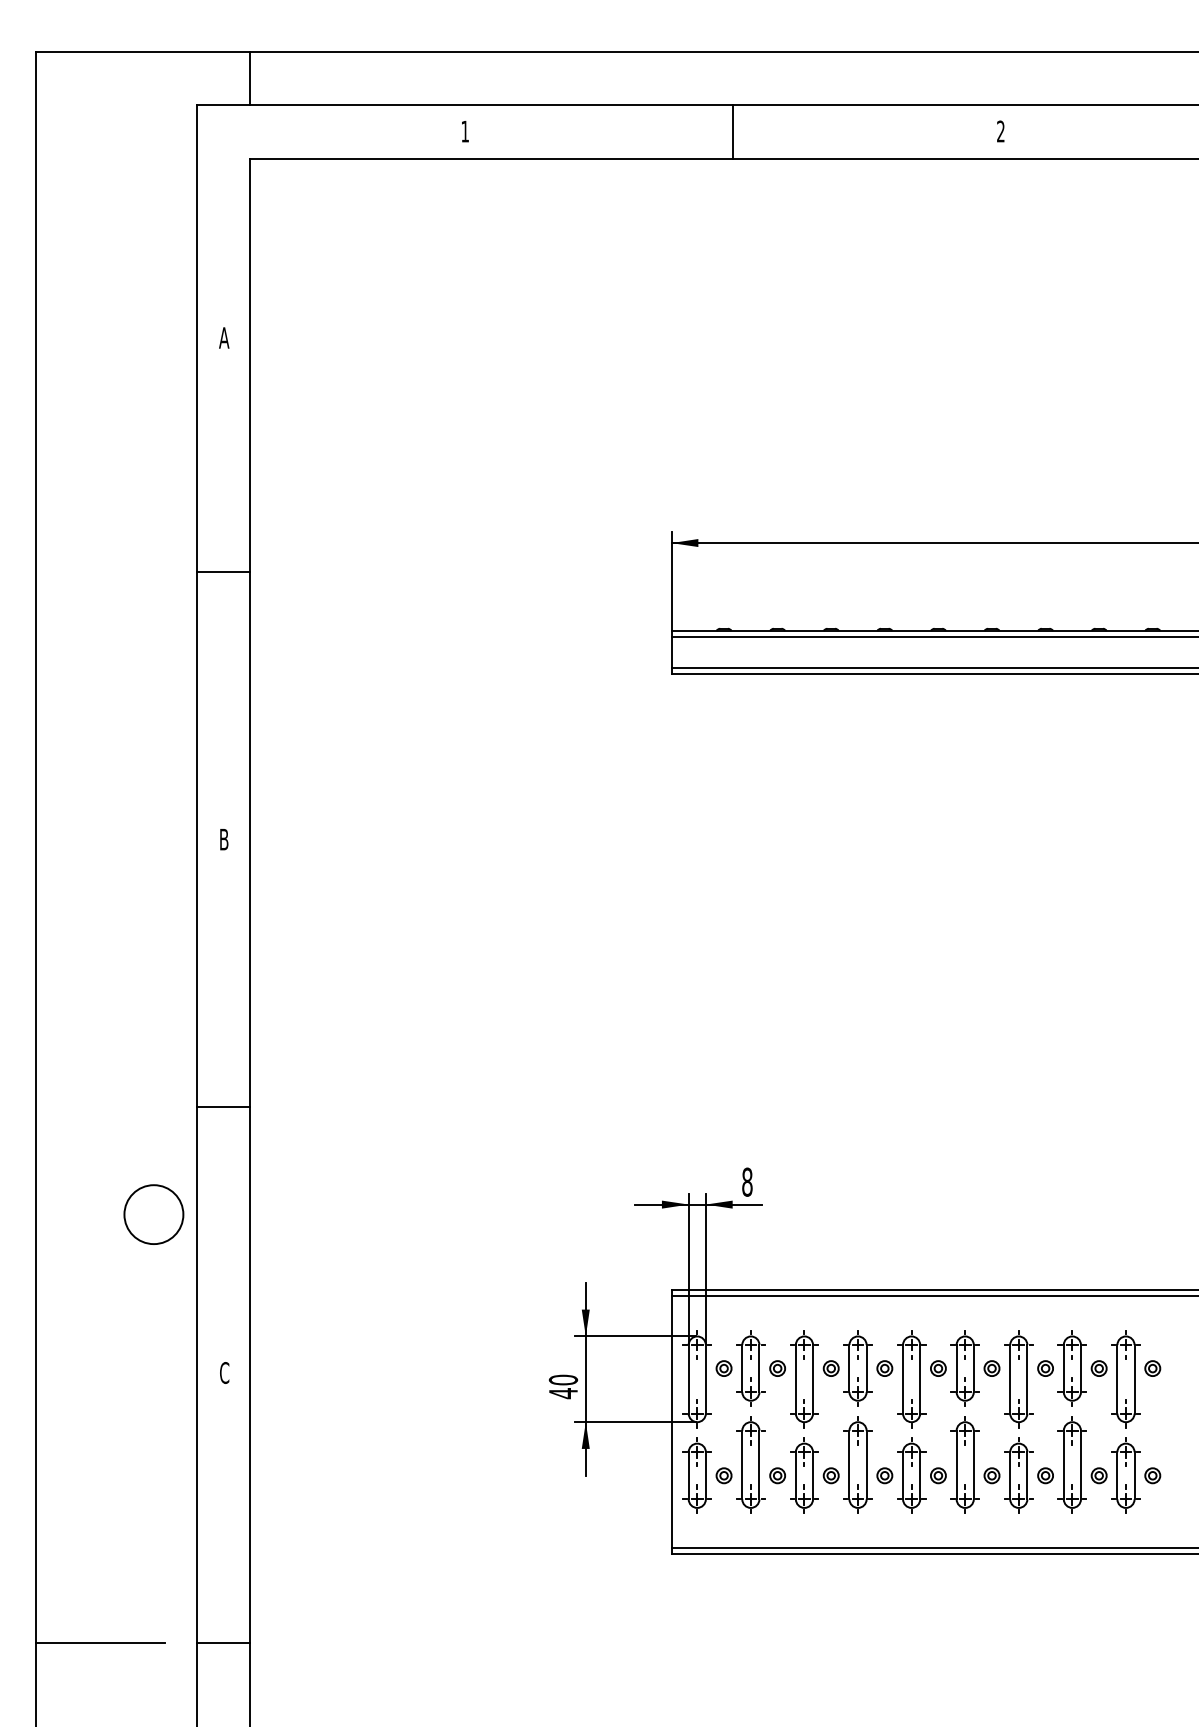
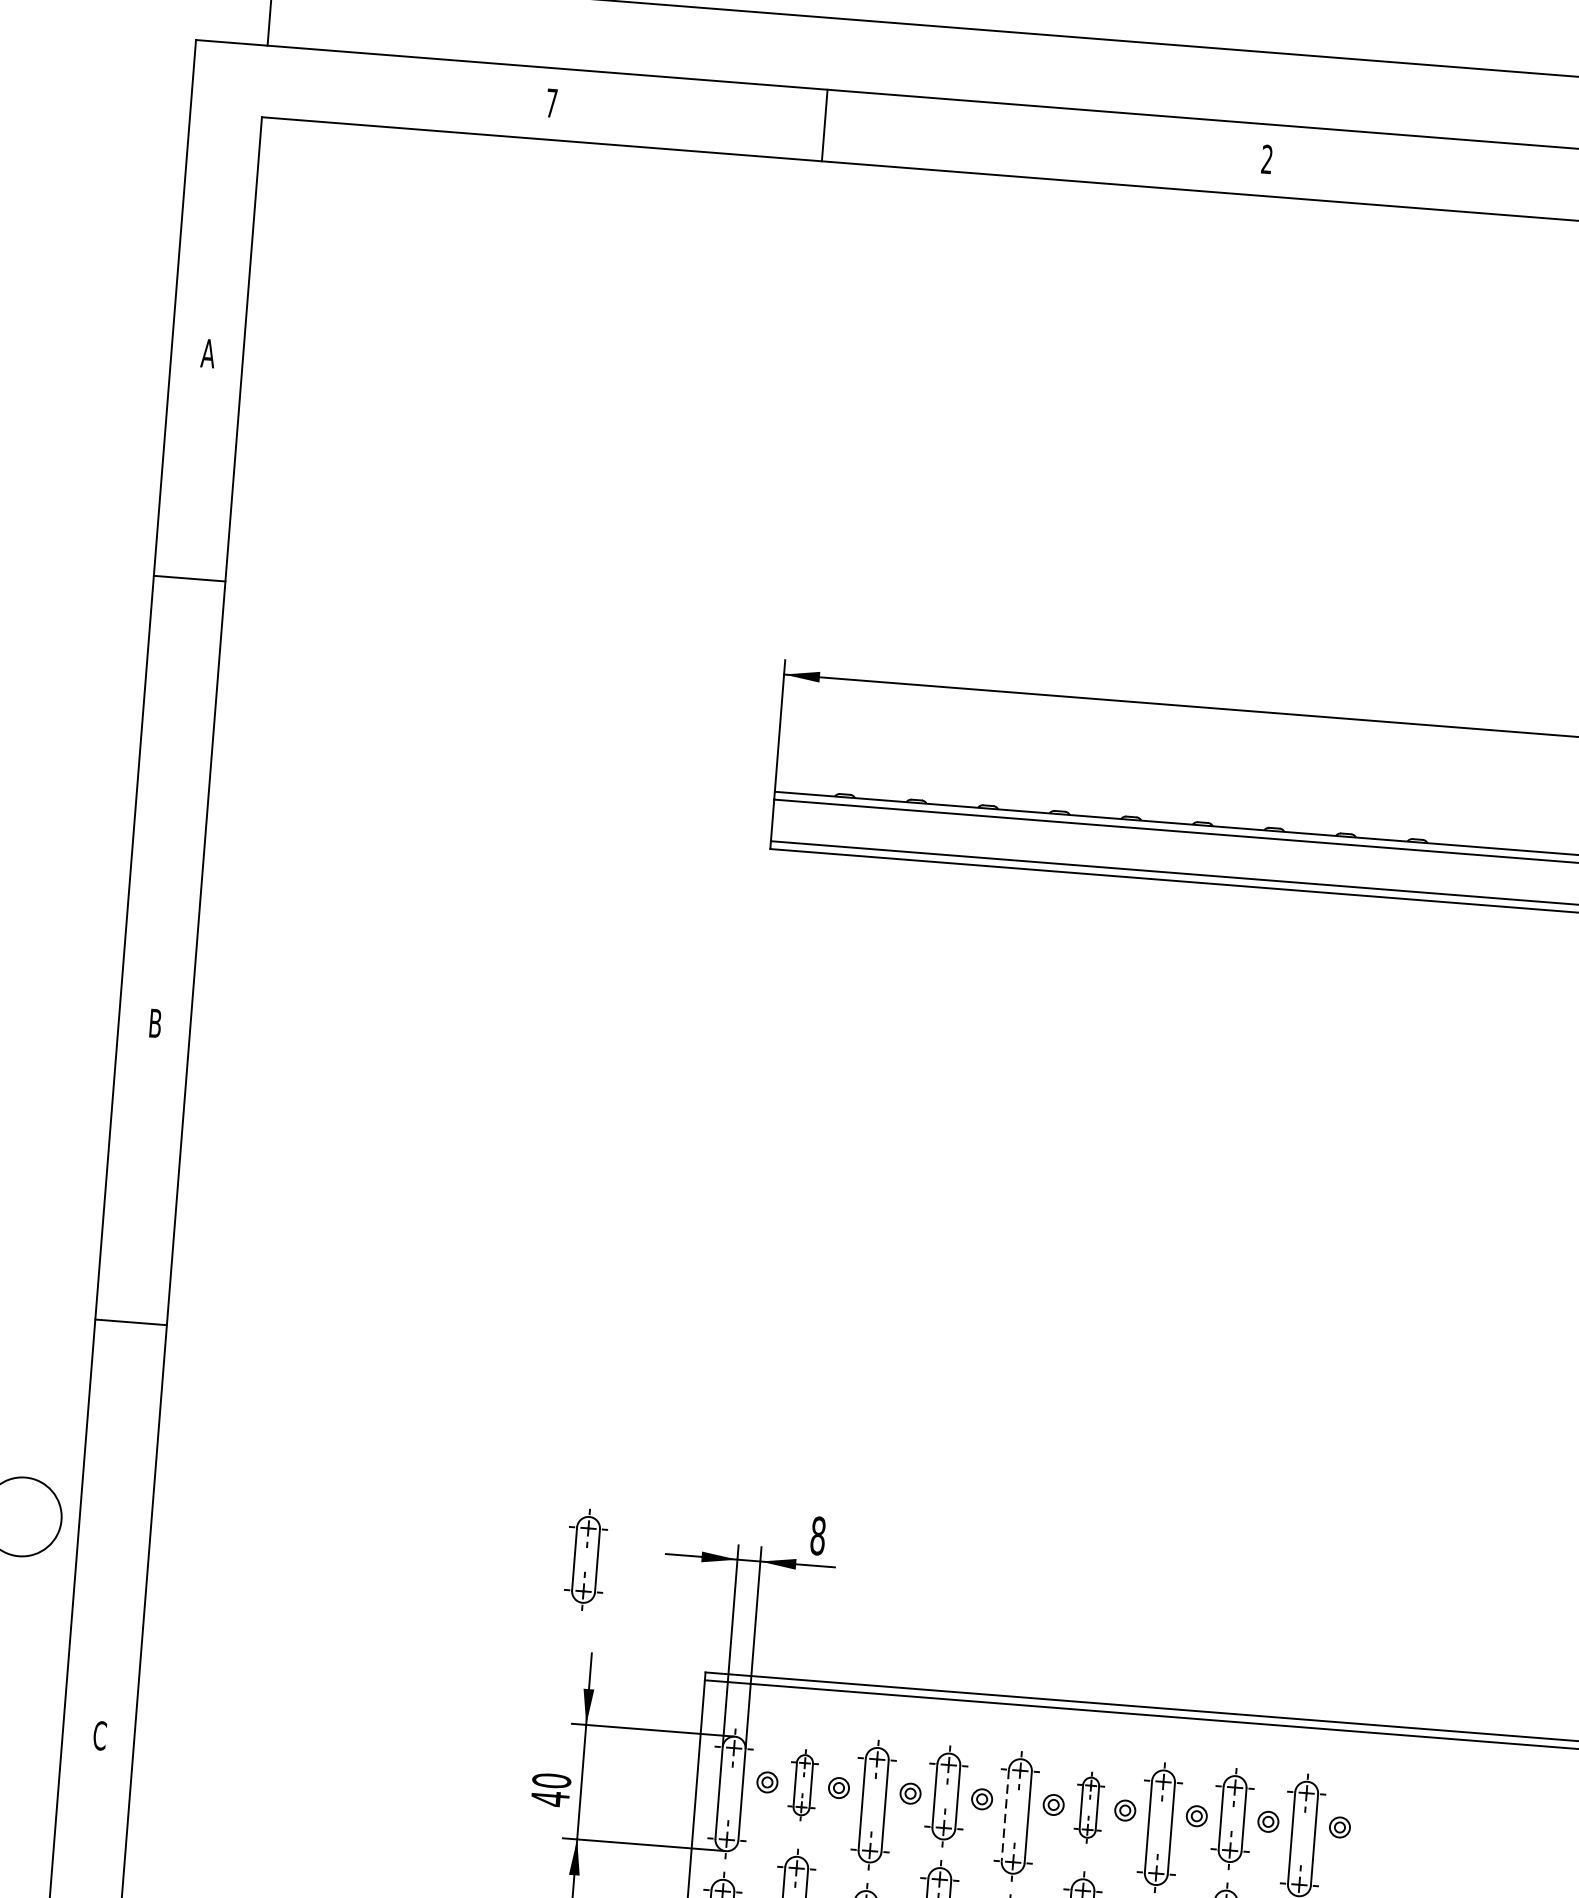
text: (464, 131) -> (550, 103), 1 -> 7
line: (732, 131) -> (824, 124), moved
line: (223, 571) -> (189, 578), moved
line: (223, 1107) -> (131, 1322), moved
part: (575, 1213) -> (585, 1559), added
part: (750, 1368) -> (802, 1785), size x0.7
part: (964, 1368) -> (1088, 1807), size x0.7
line: (903, 1379) -> (1005, 1815), solid -> dashed

